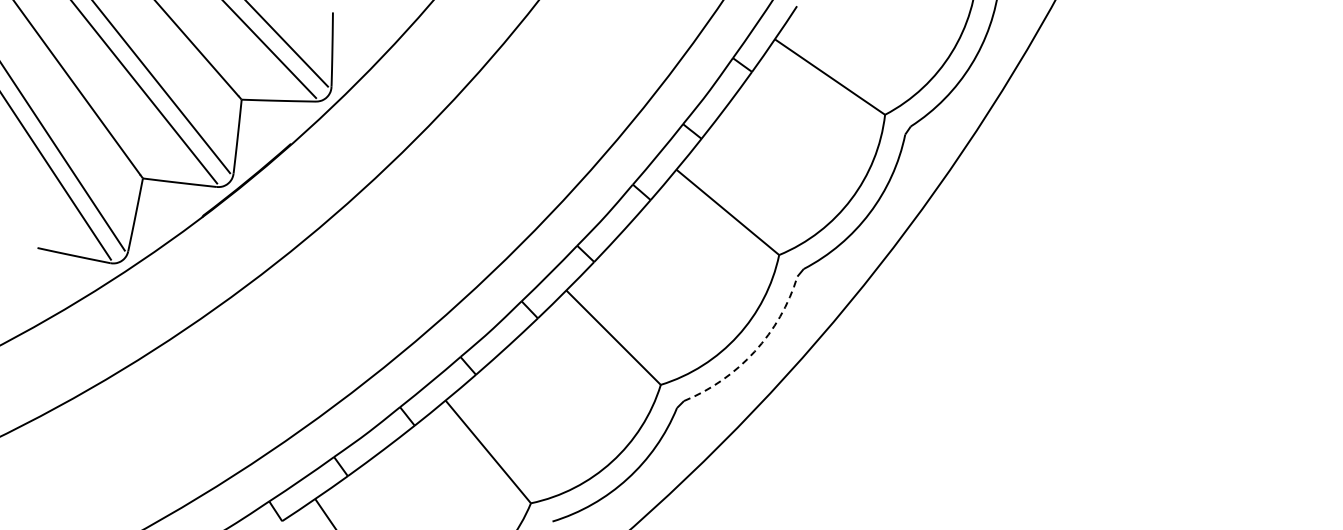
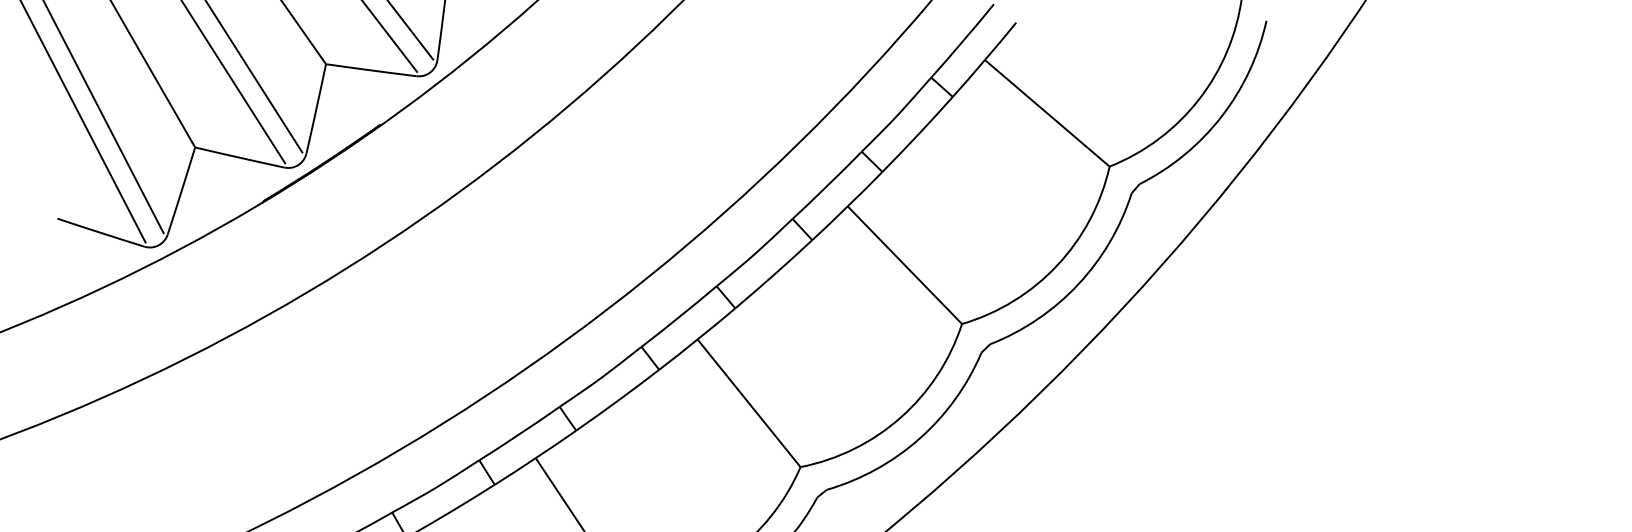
arc: (754, 351) -> (919, 438), dashed -> solid

